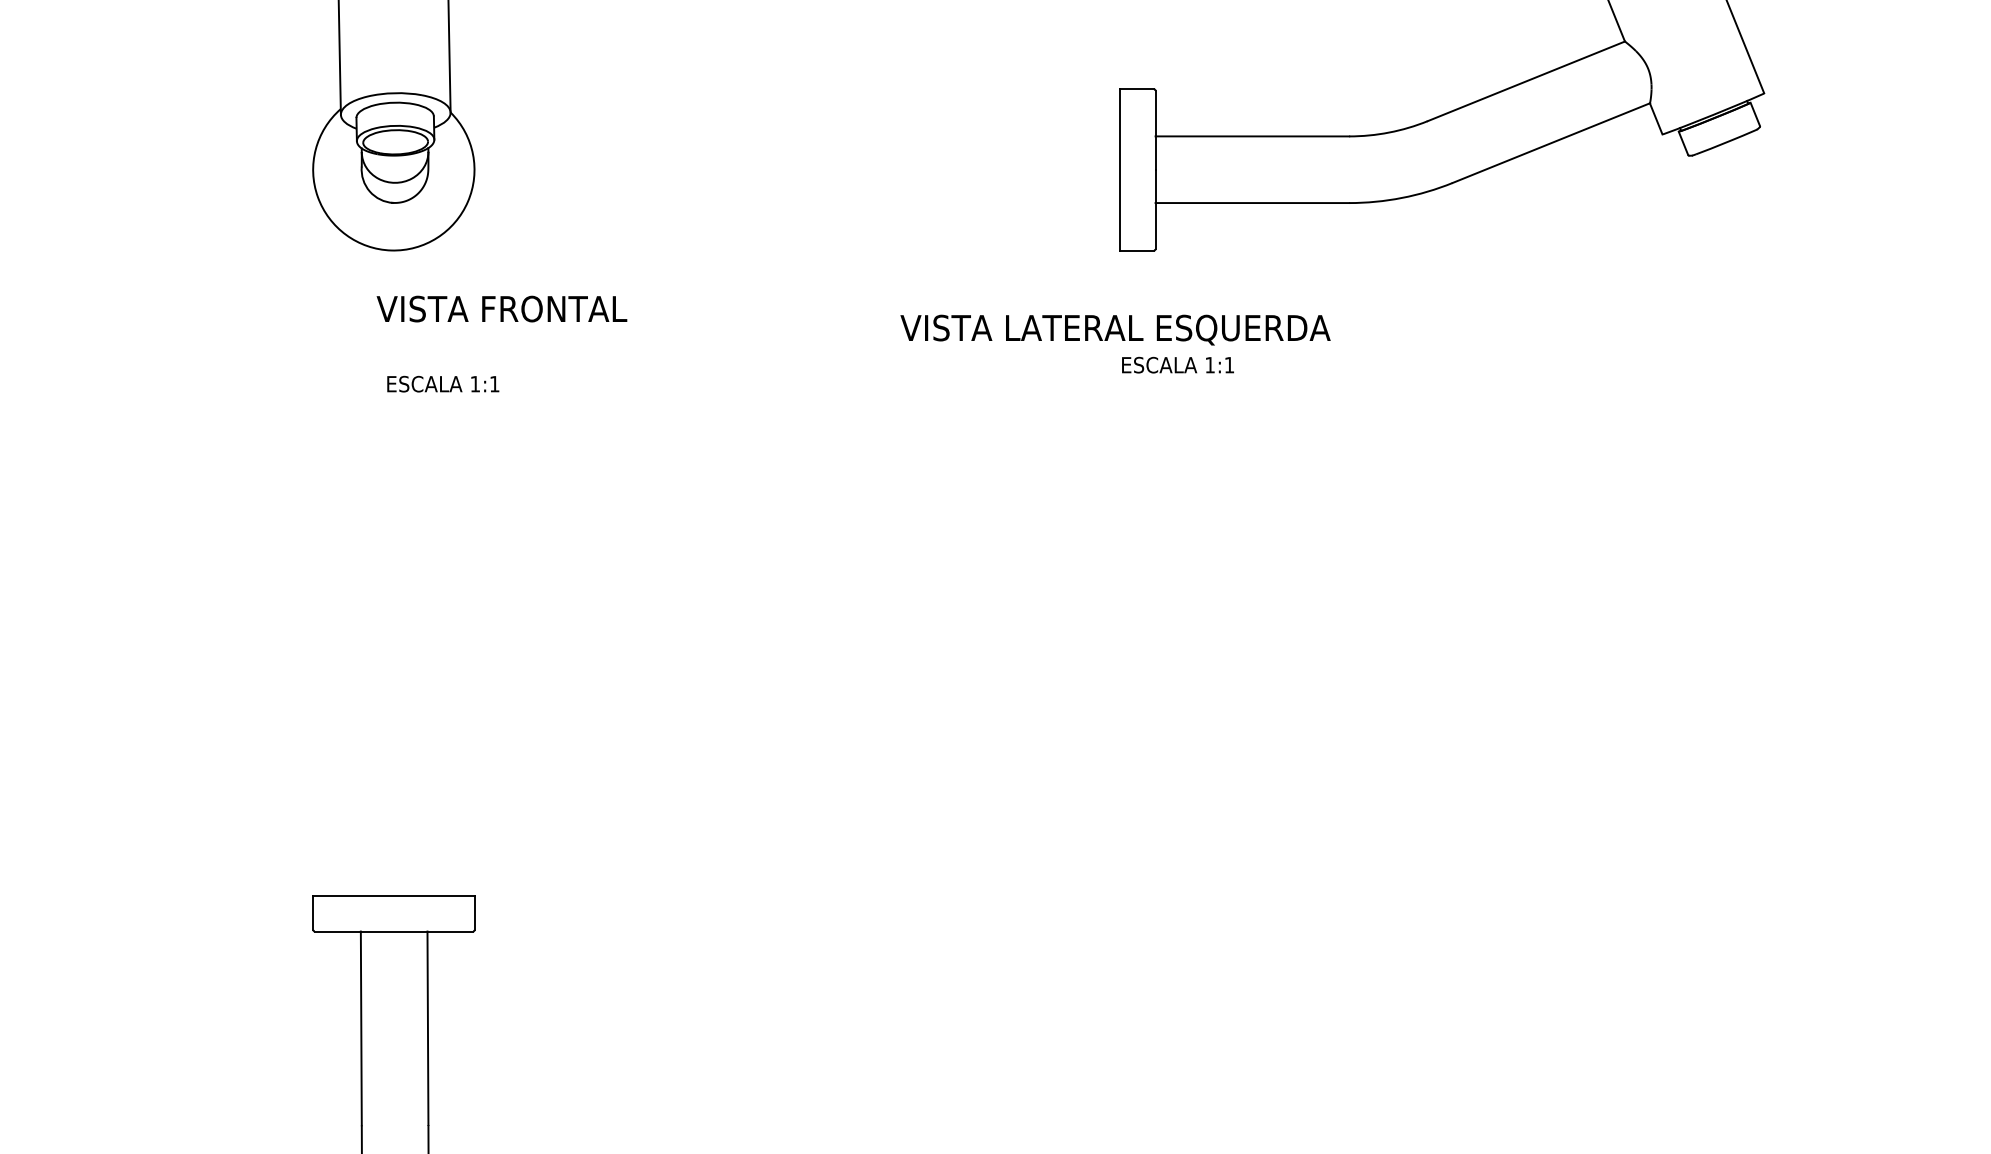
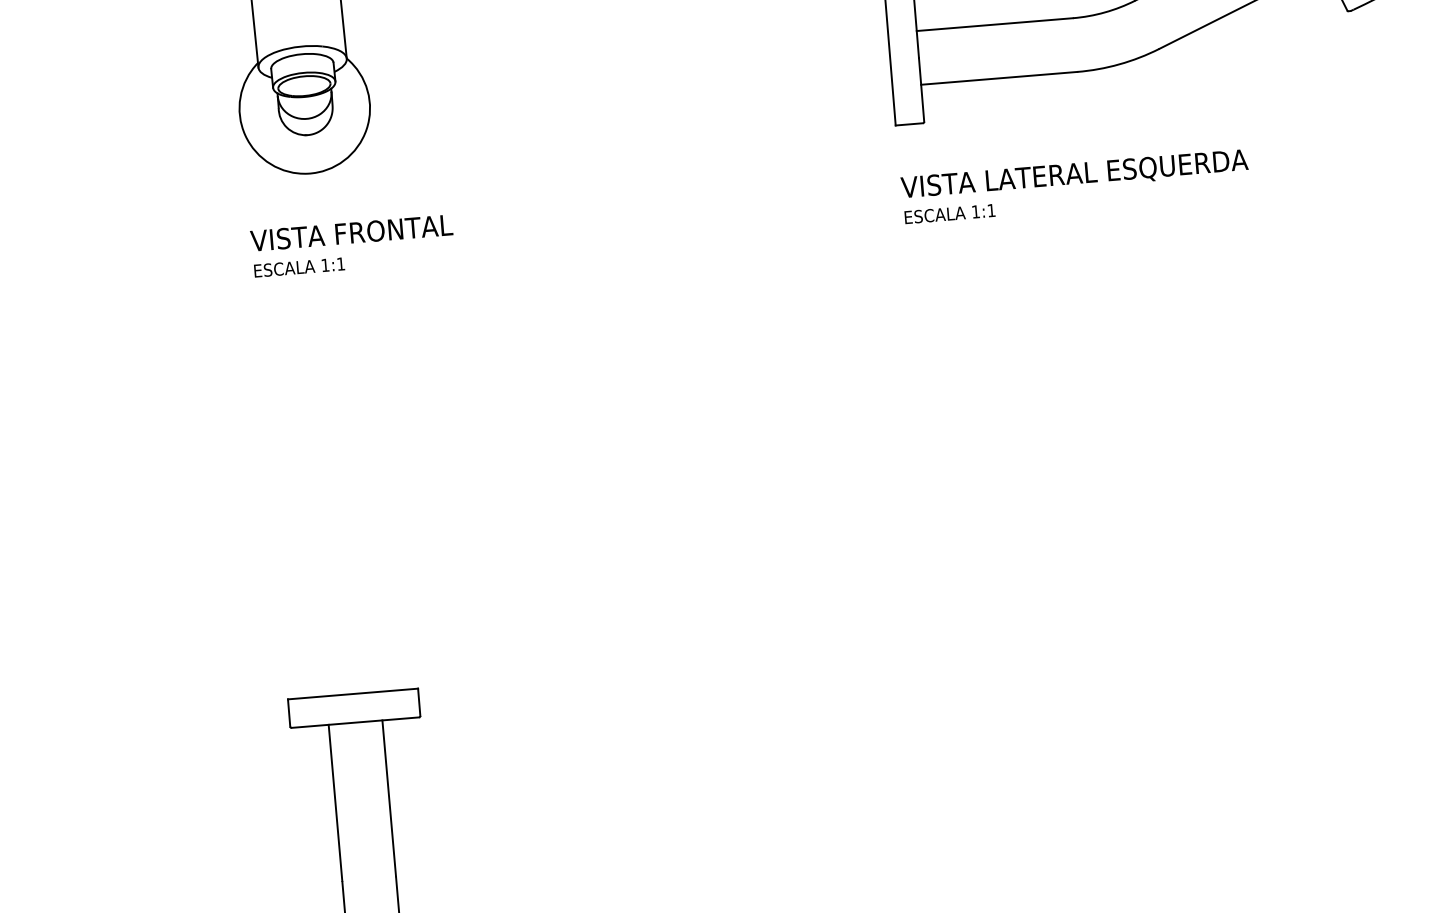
text: (501, 308) -> (351, 232), moved
text: (1115, 329) -> (1074, 174), moved
text: (443, 383) -> (299, 266), moved

